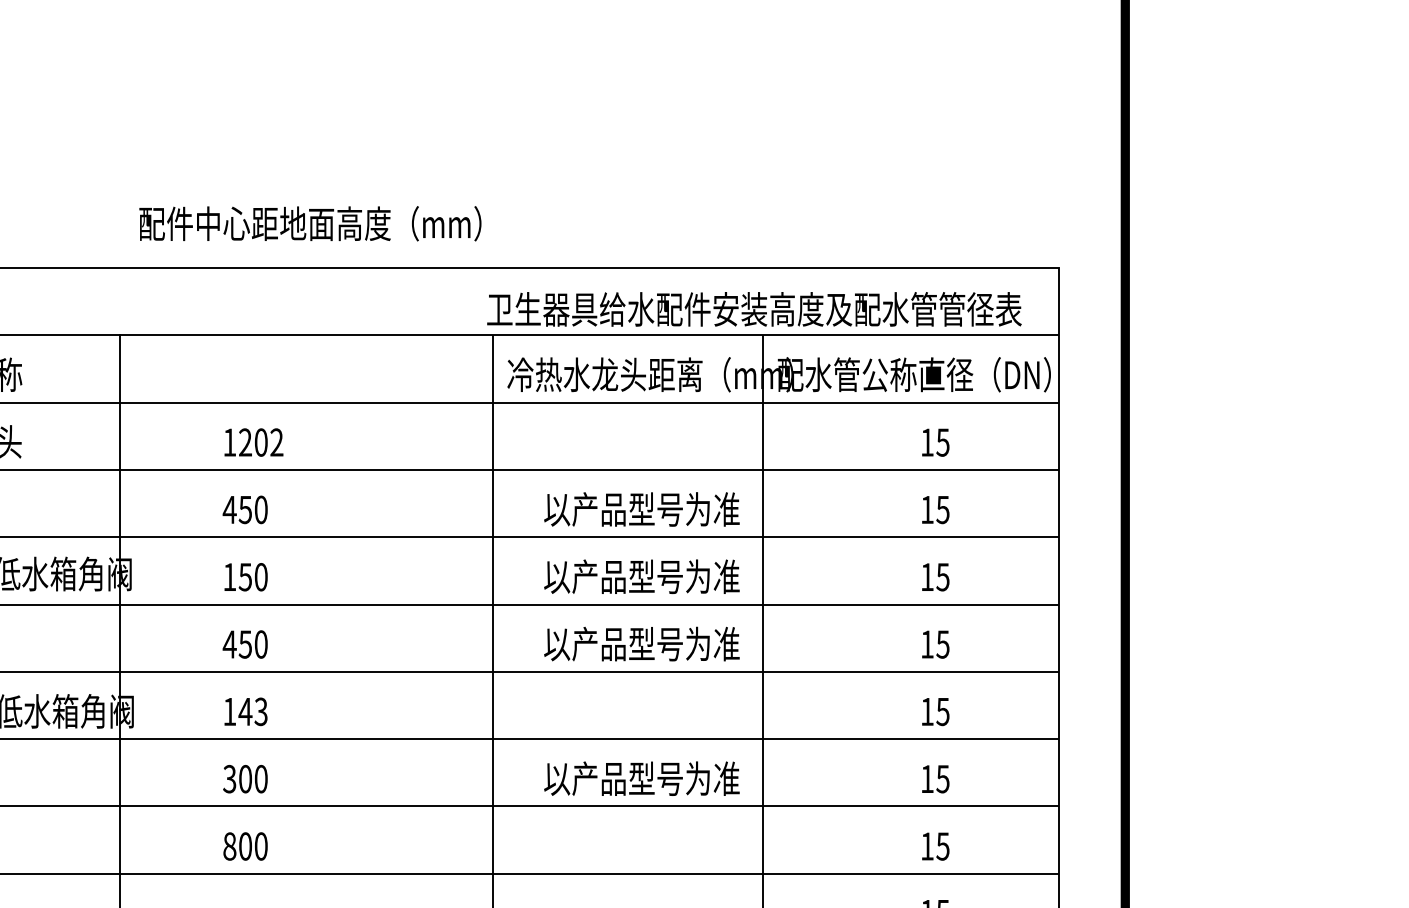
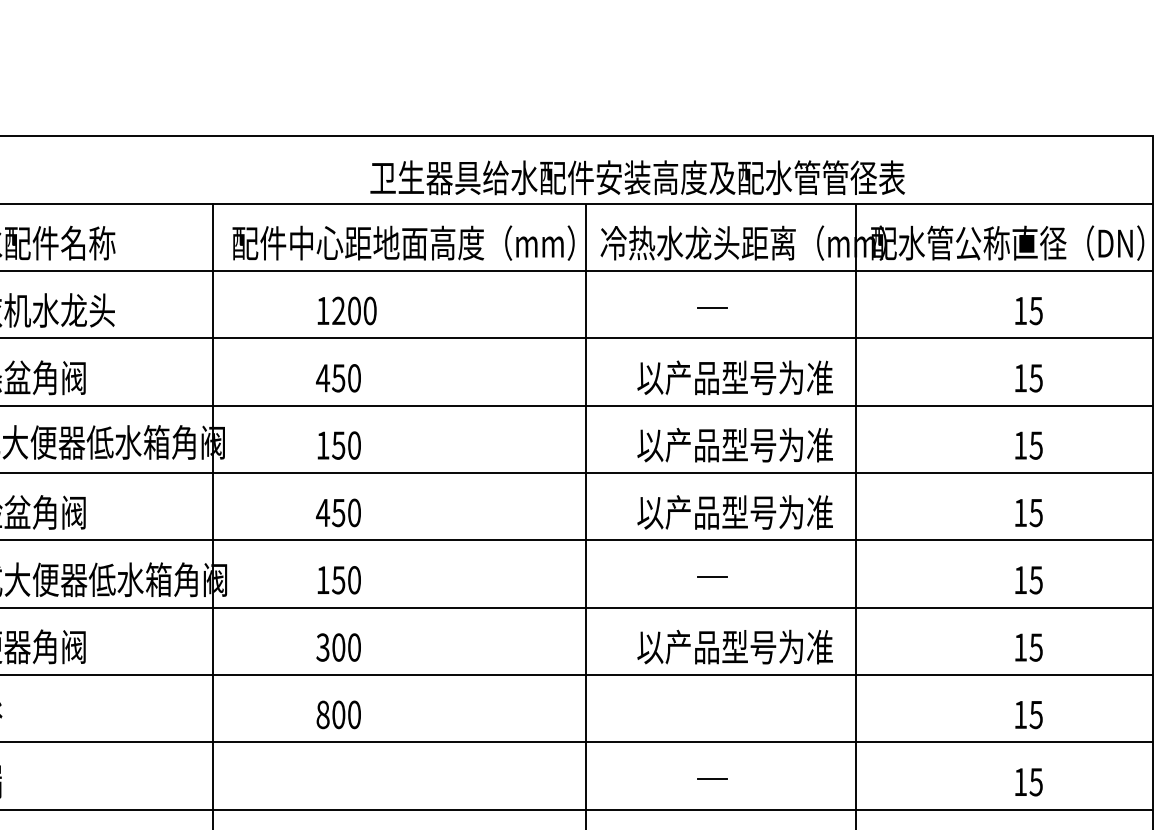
text: (310, 223) -> (403, 242), moved
text: (754, 309) -> (637, 177), moved
line: (619, 439) -> (712, 307), added
text: (276, 442) -> (369, 310), 1202 -> 1200
line: (619, 708) -> (712, 576), added
text: (252, 711) -> (345, 579), 143 -> 150

